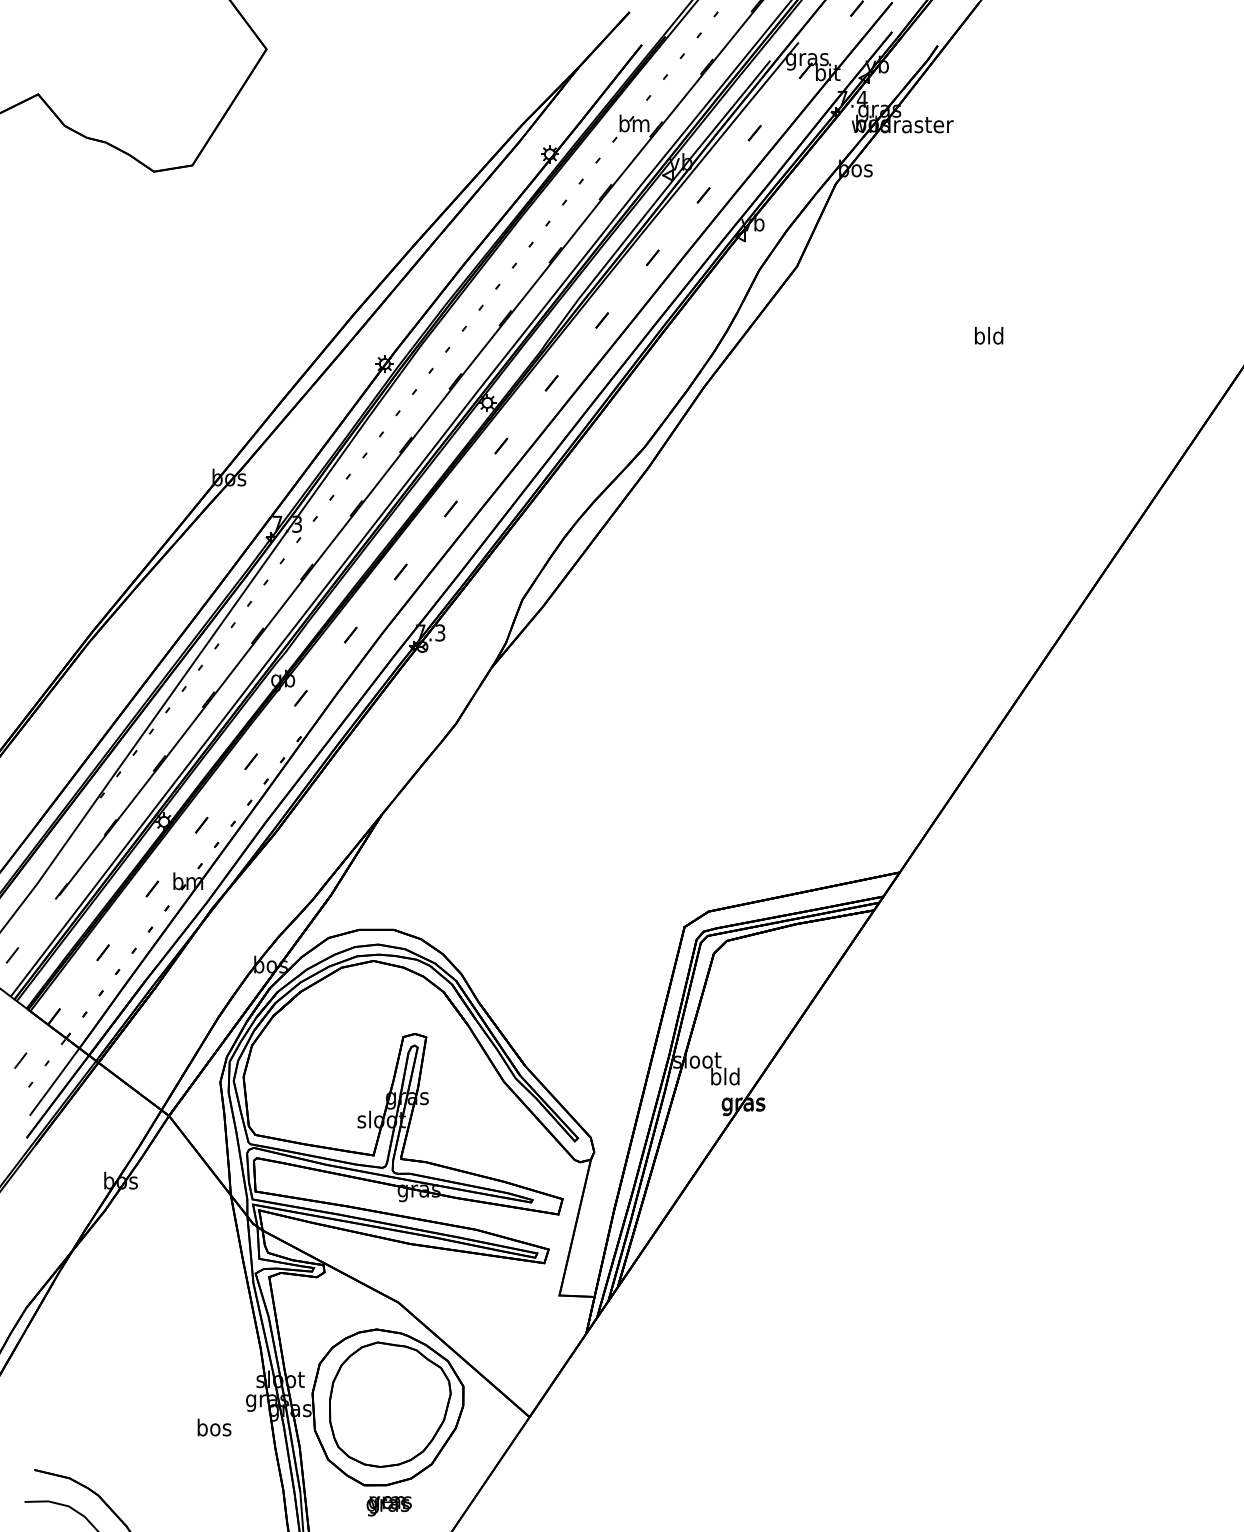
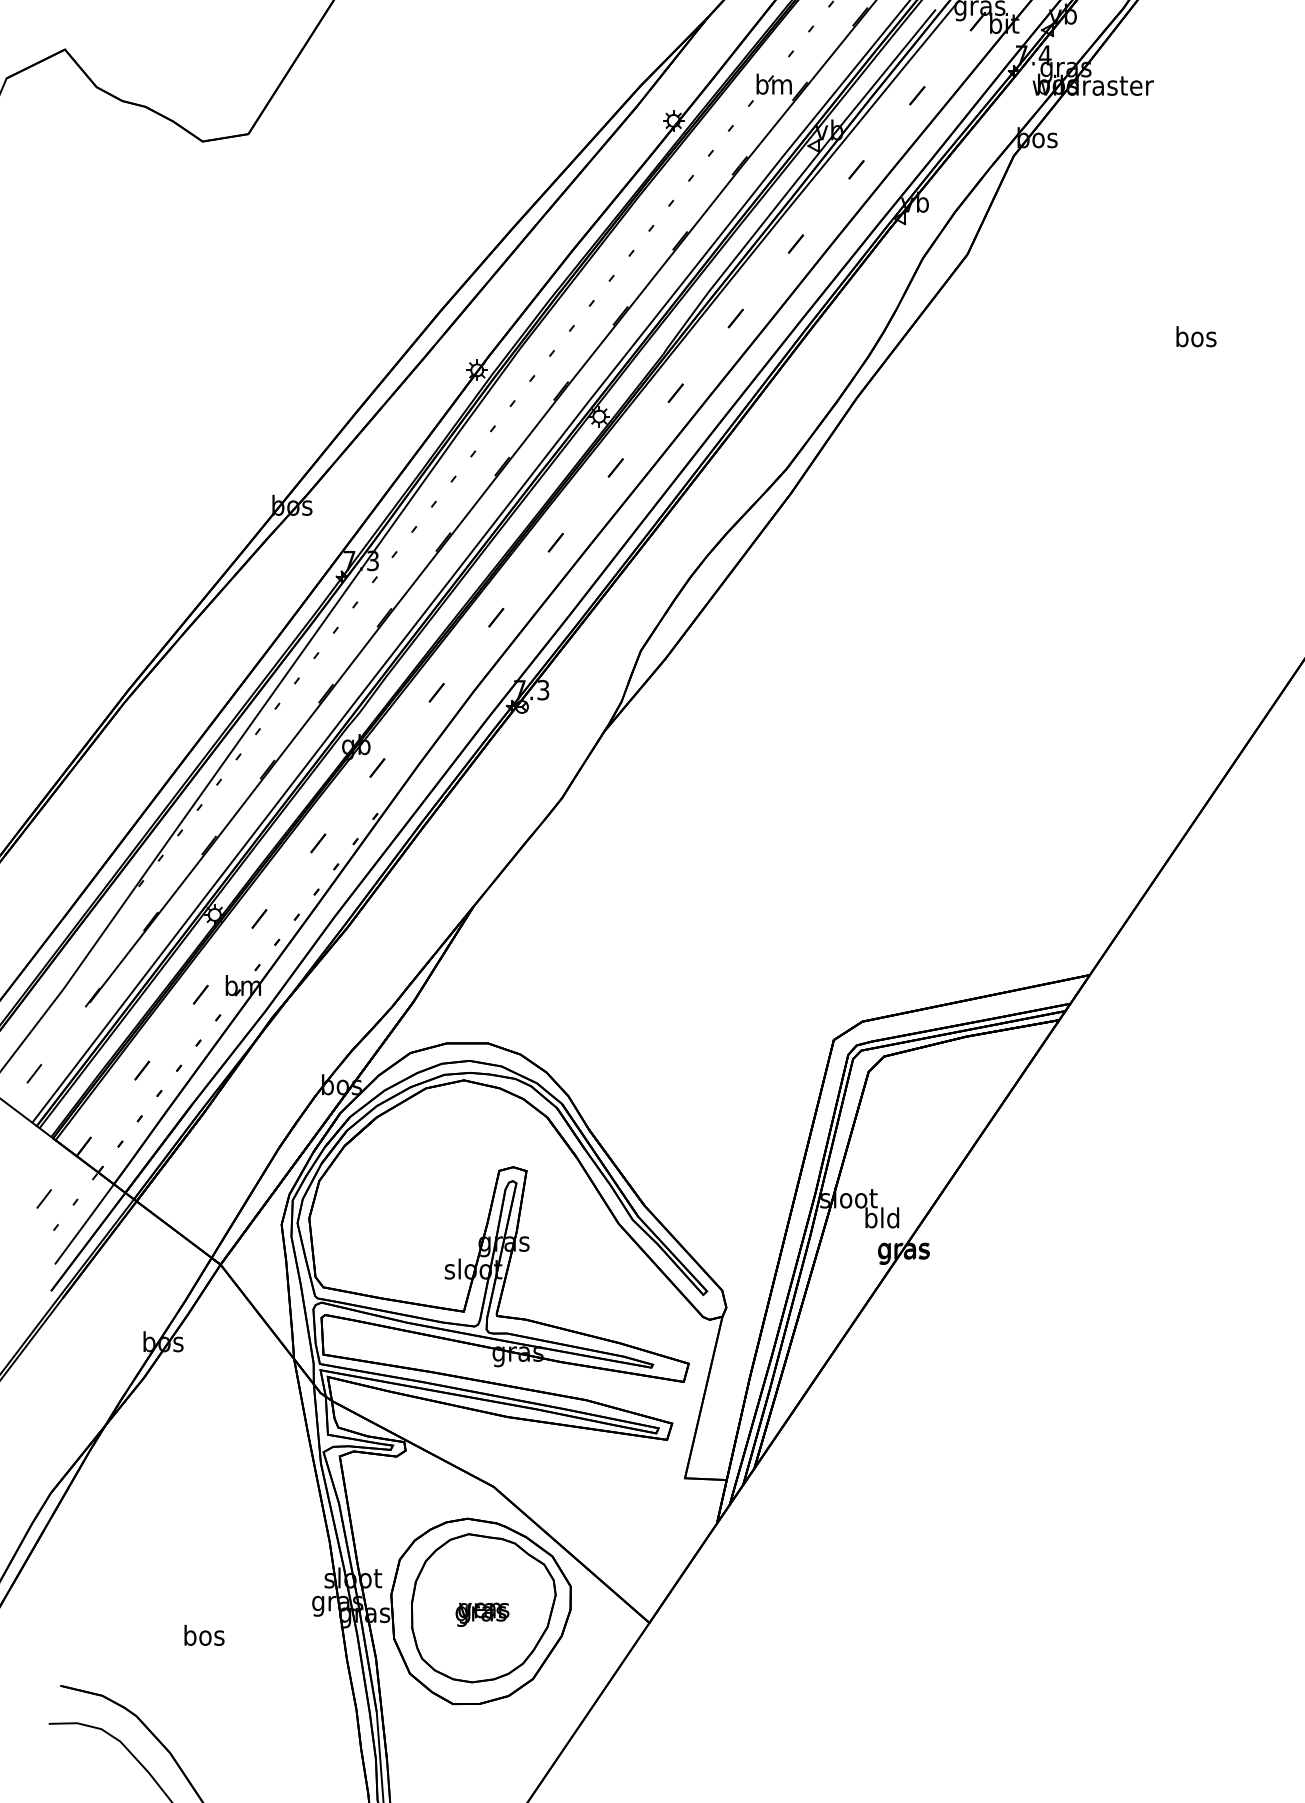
text: (989, 335) -> (1196, 336), bld -> bos
text: (214, 1427) -> (204, 1635), moved
text: (388, 1506) -> (481, 1615), moved

